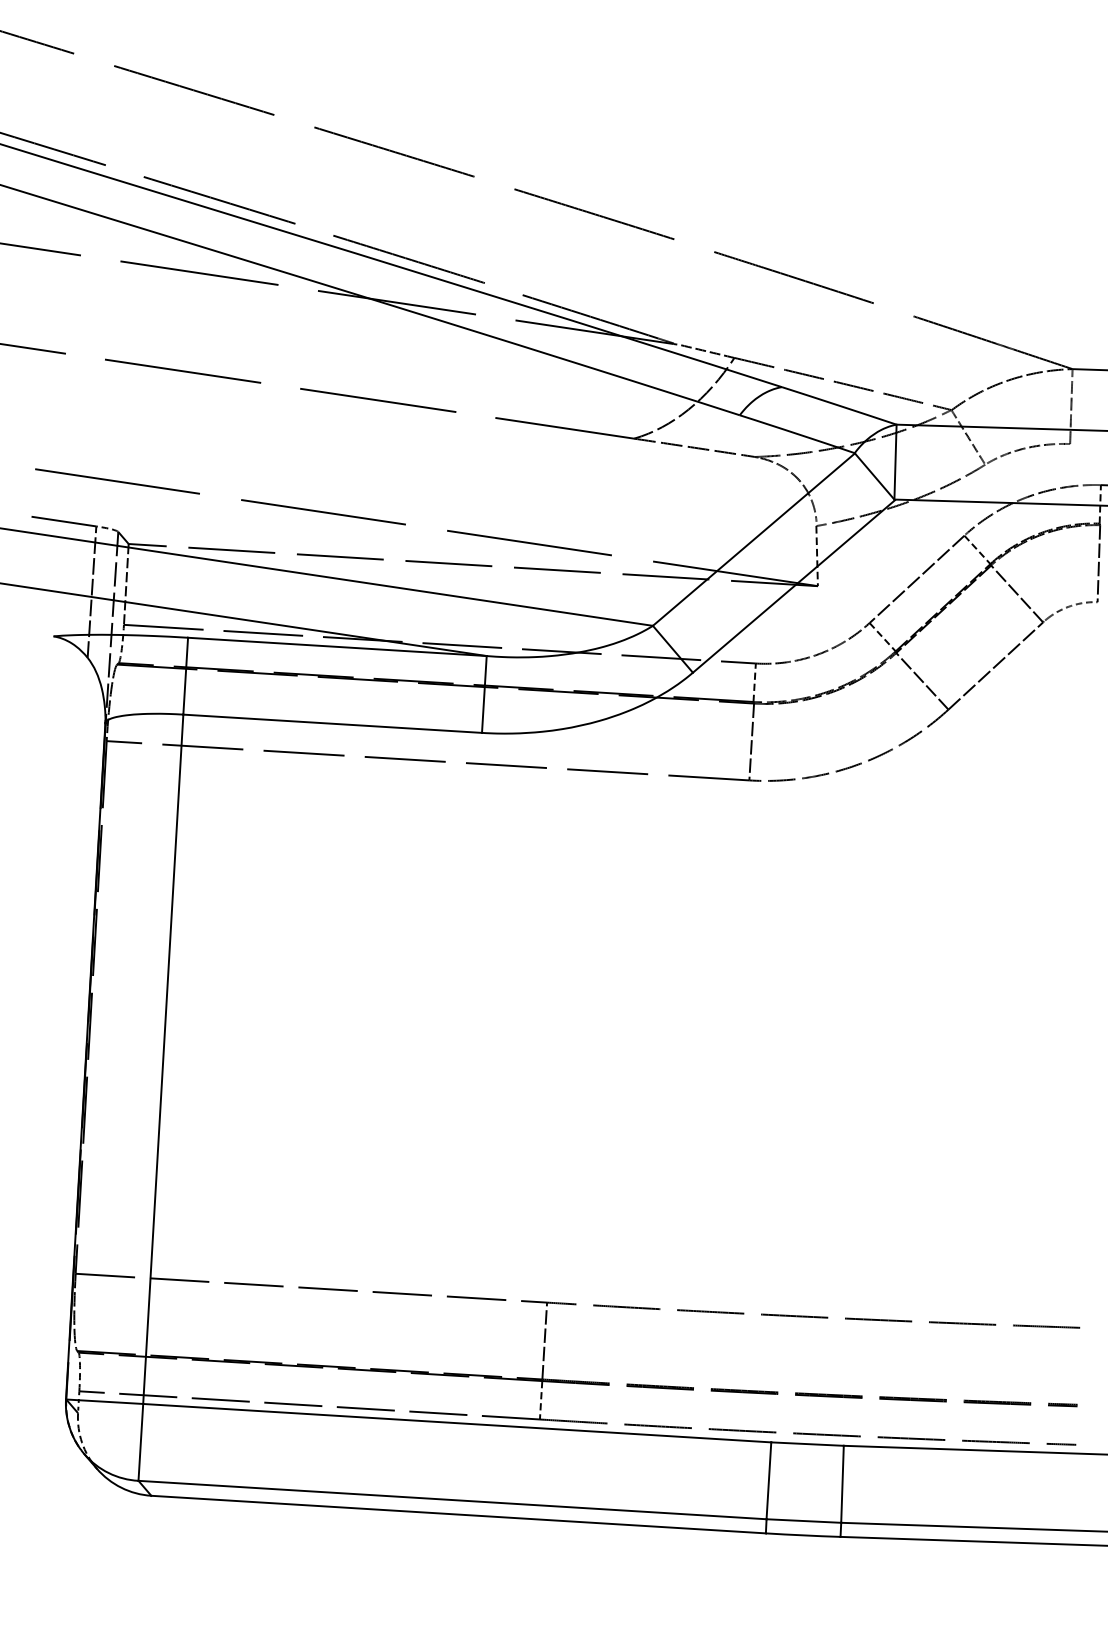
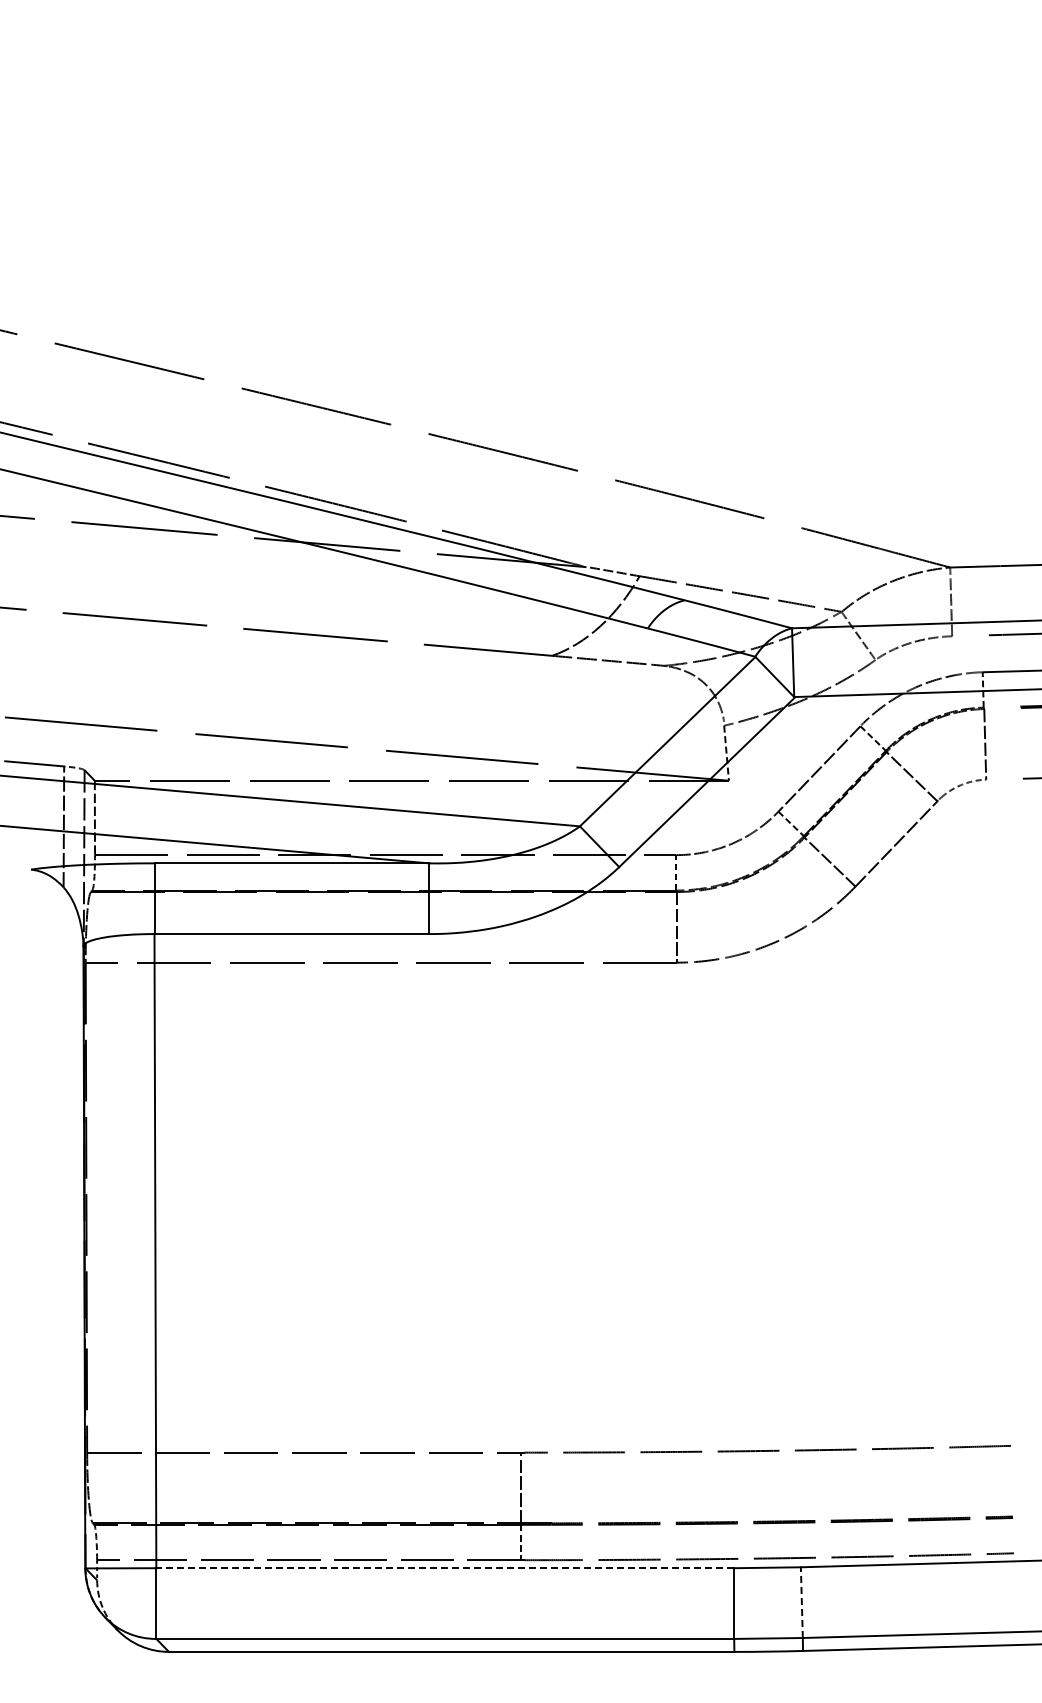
line: (457, 1423) -> (445, 1568), solid -> dashed
line: (842, 1484) -> (801, 1602), solid -> dashed

